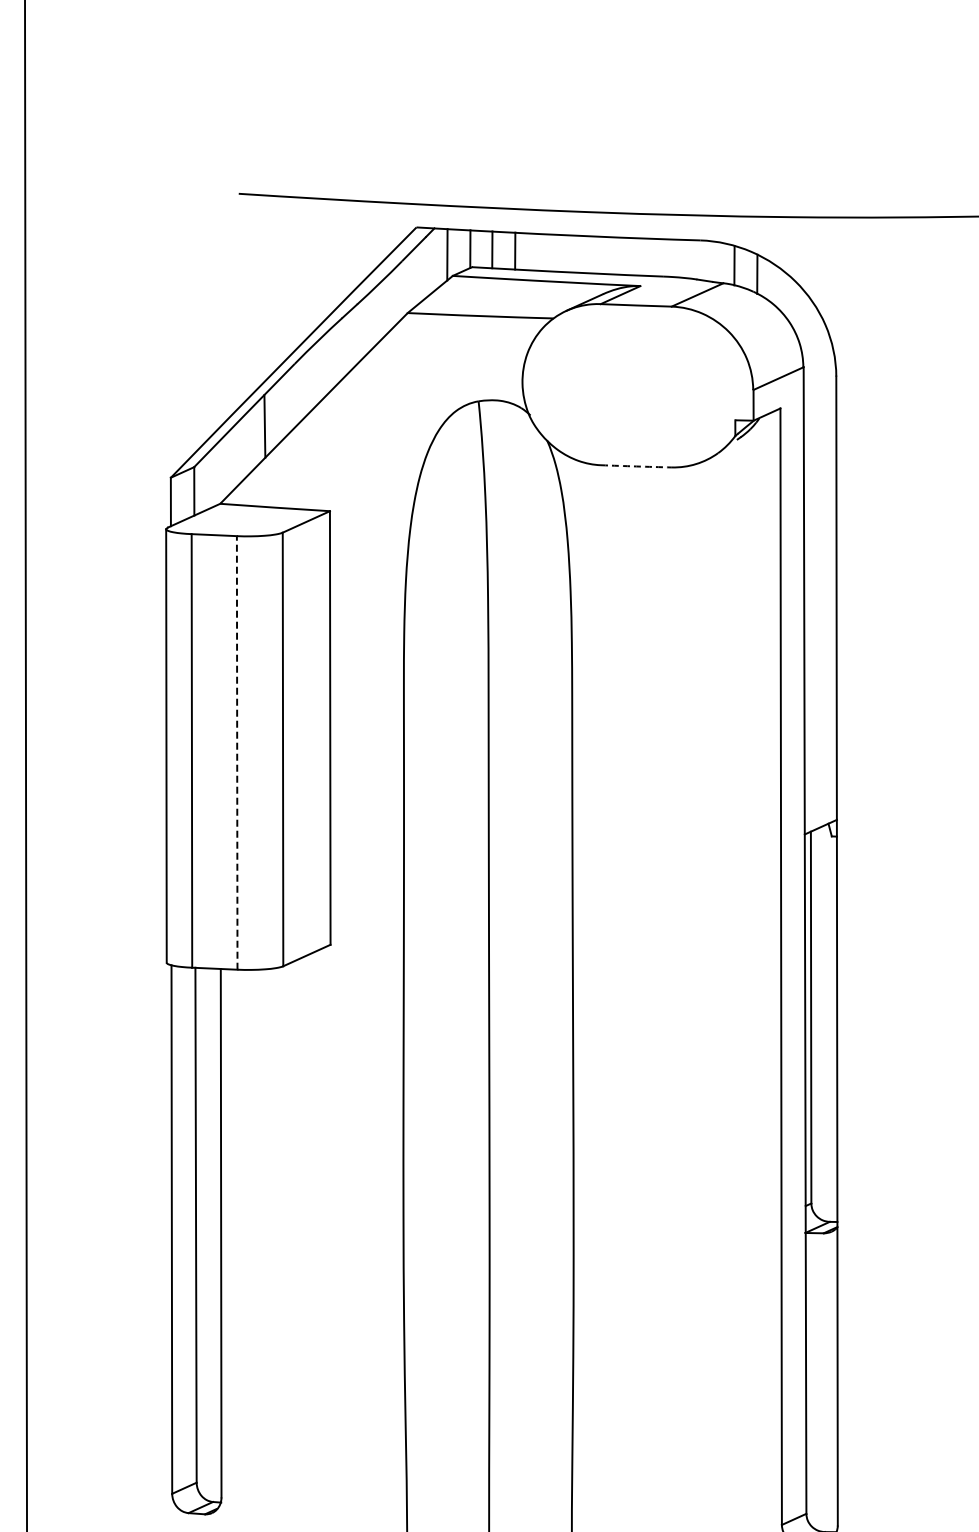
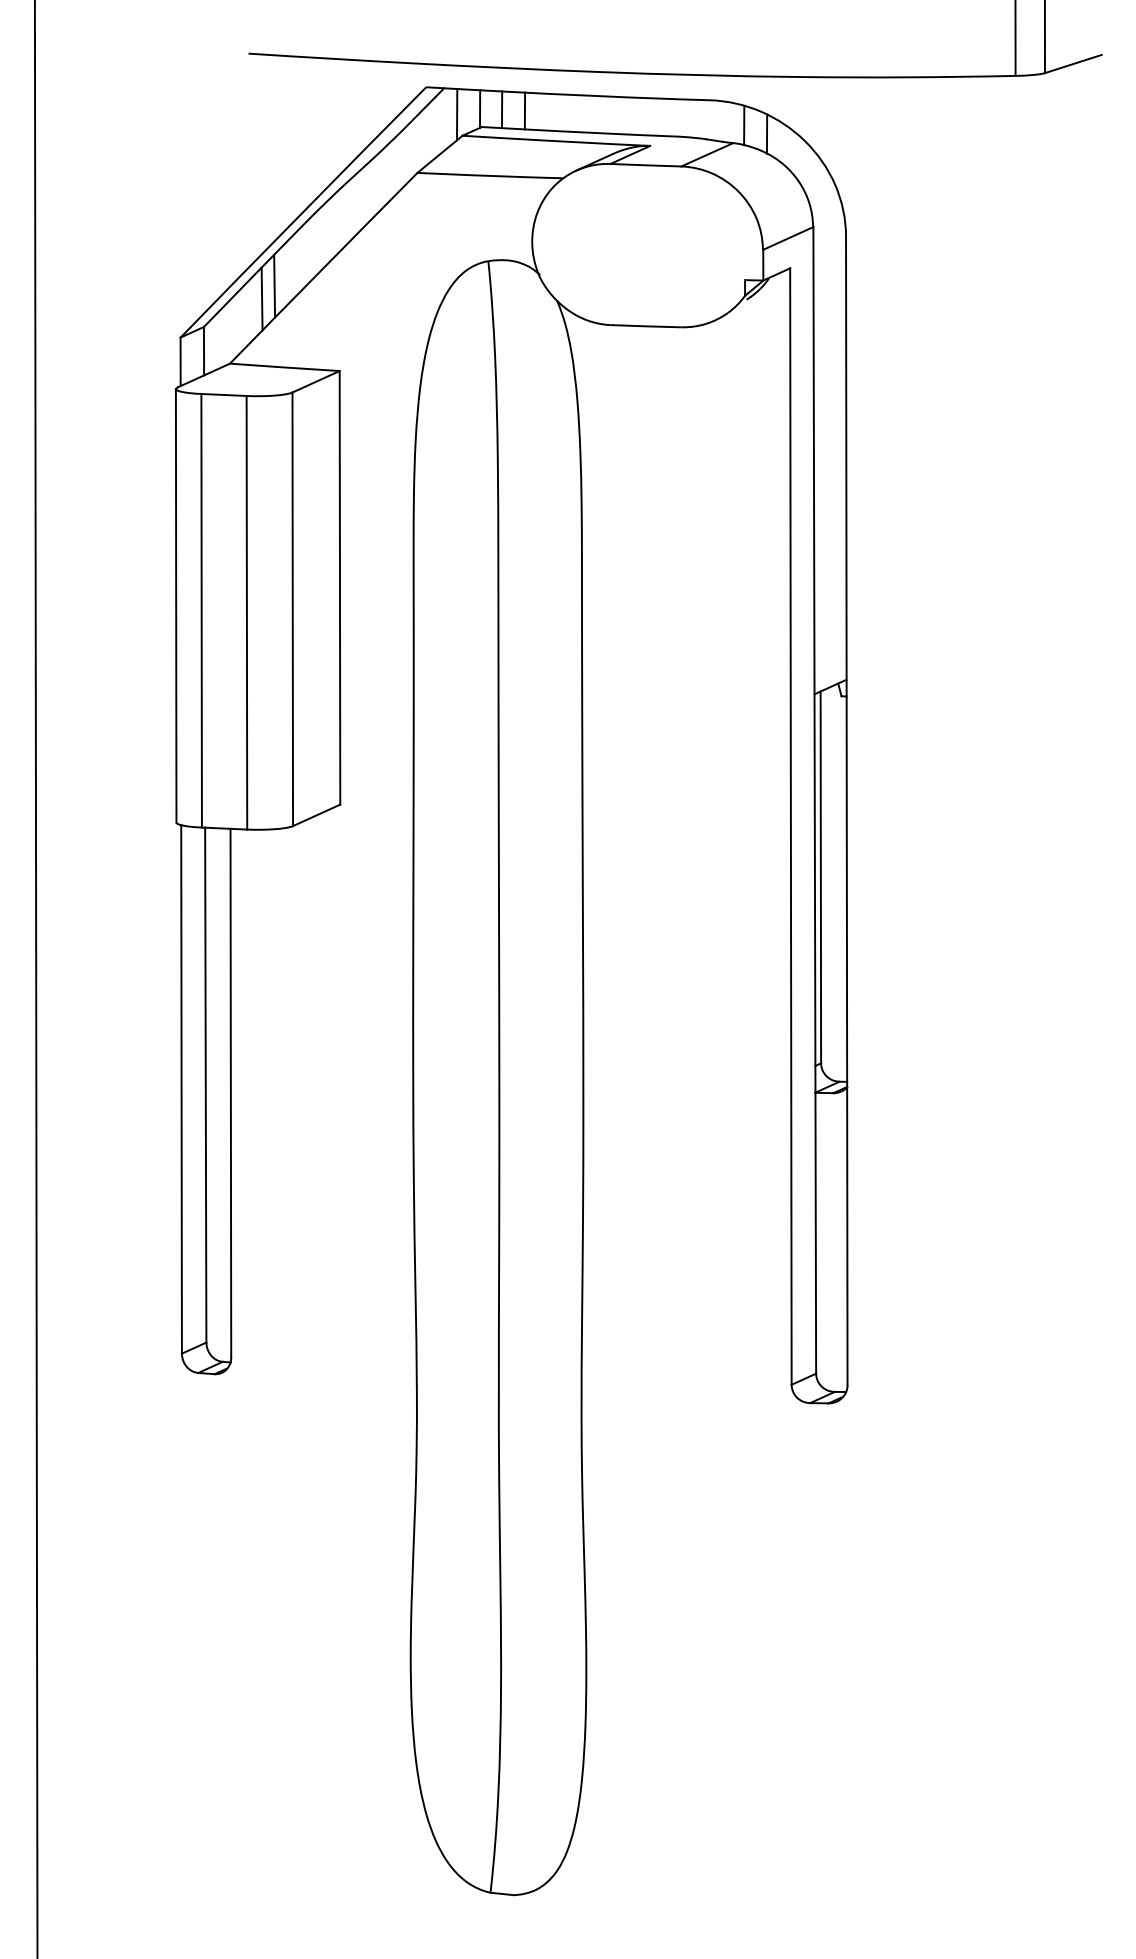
line: (251, 438) -> (261, 298), added
arc: (636, 466) -> (646, 326), dashed -> solid
line: (236, 752) -> (246, 612), dashed -> solid

